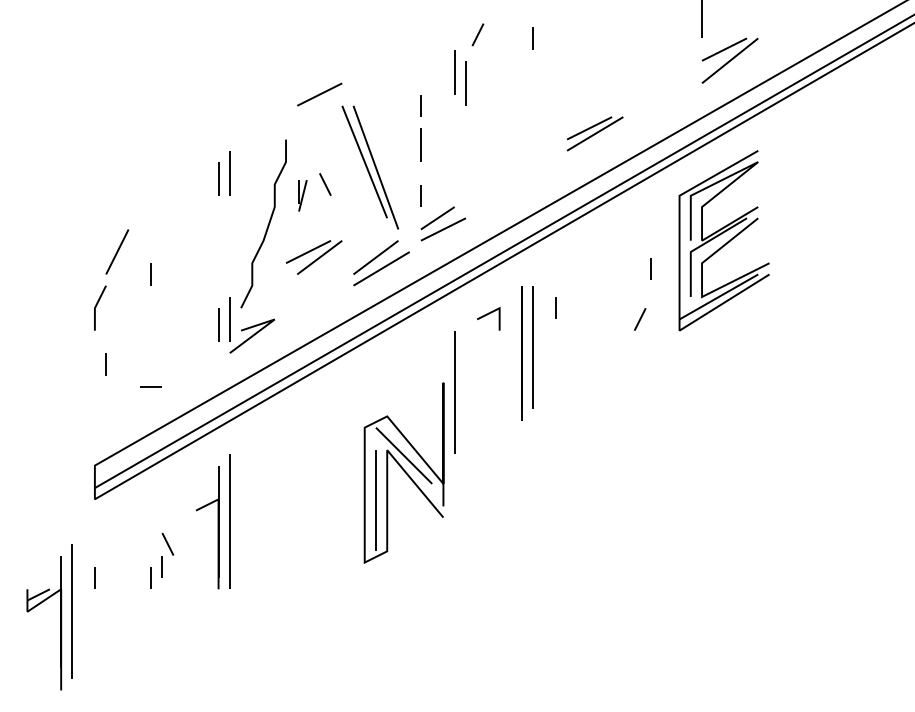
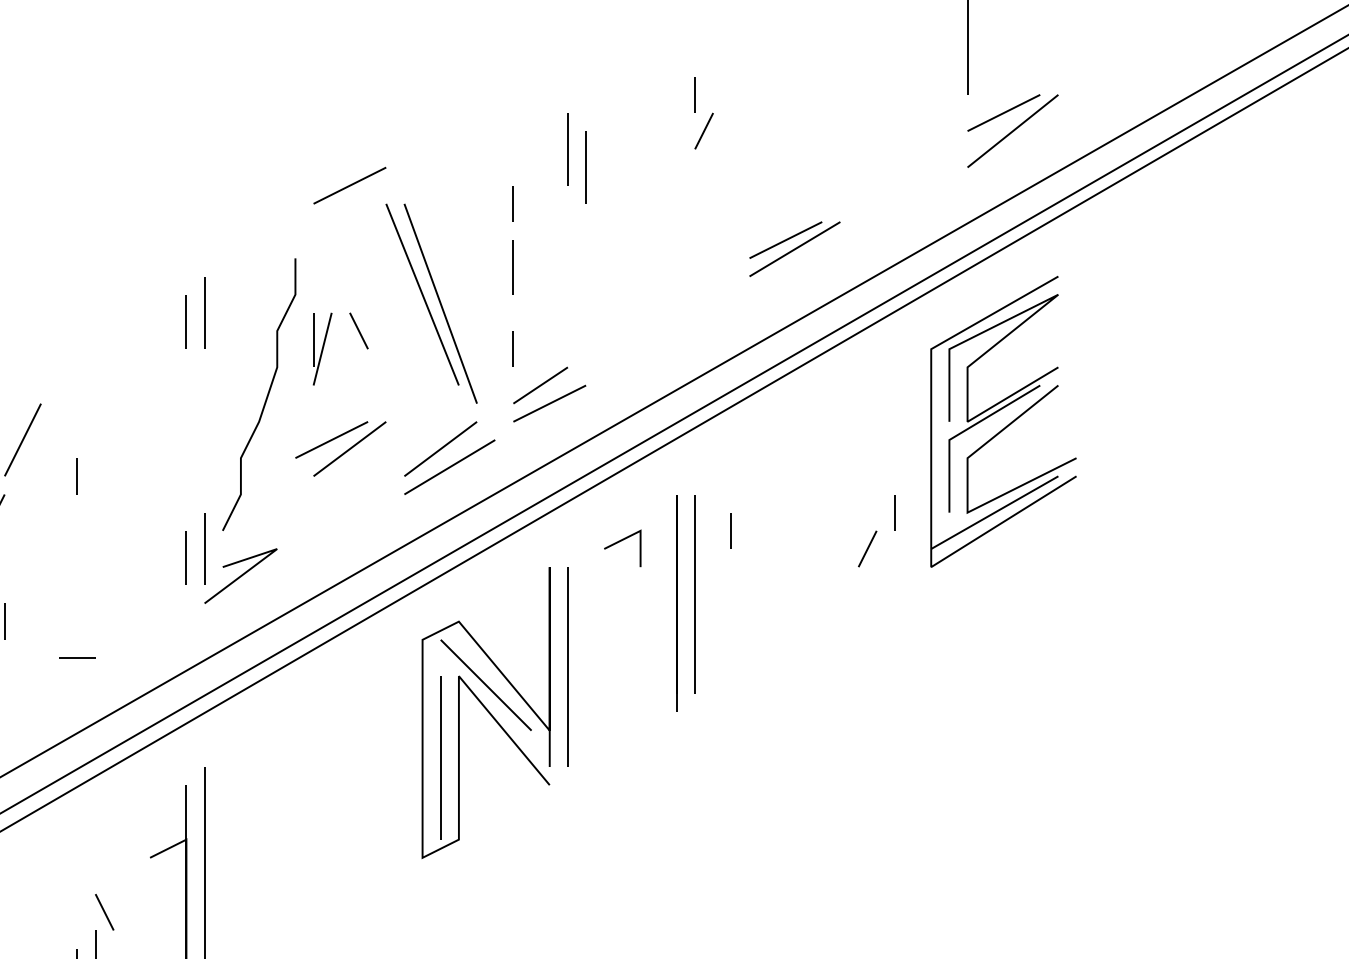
line: (477, 34) -> (703, 130), moved
part: (302, 195) -> (322, 348), size x1.43
line: (650, 268) -> (893, 511), moved
part: (403, 472) -> (485, 712), moved

